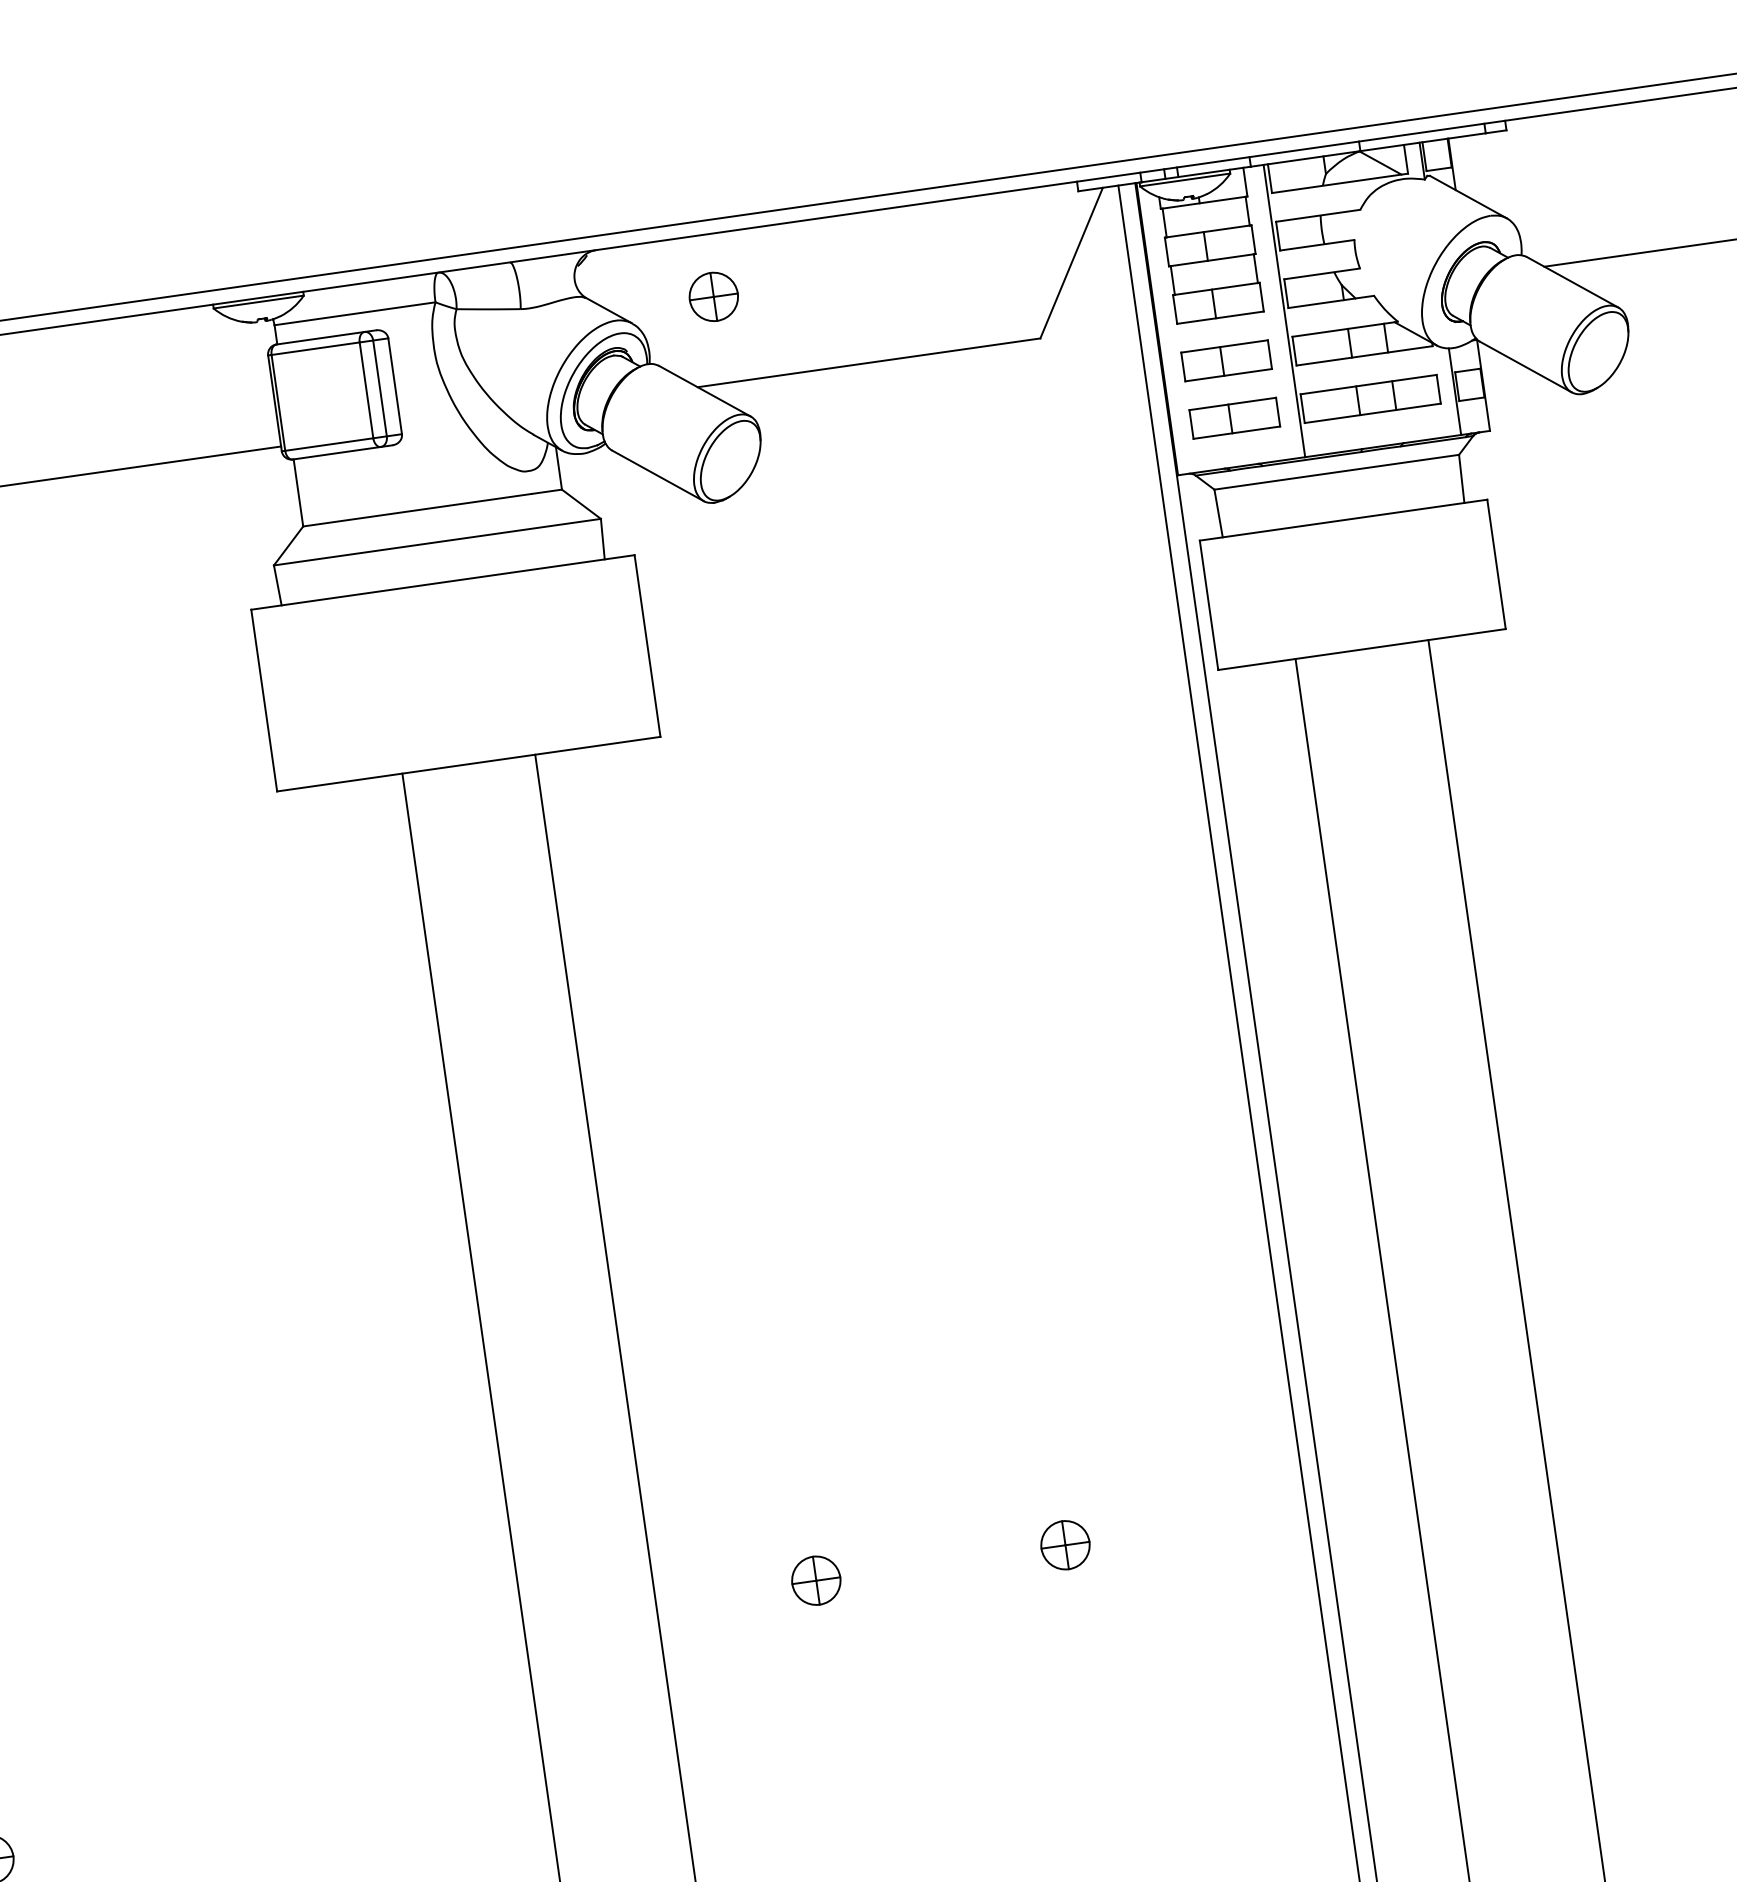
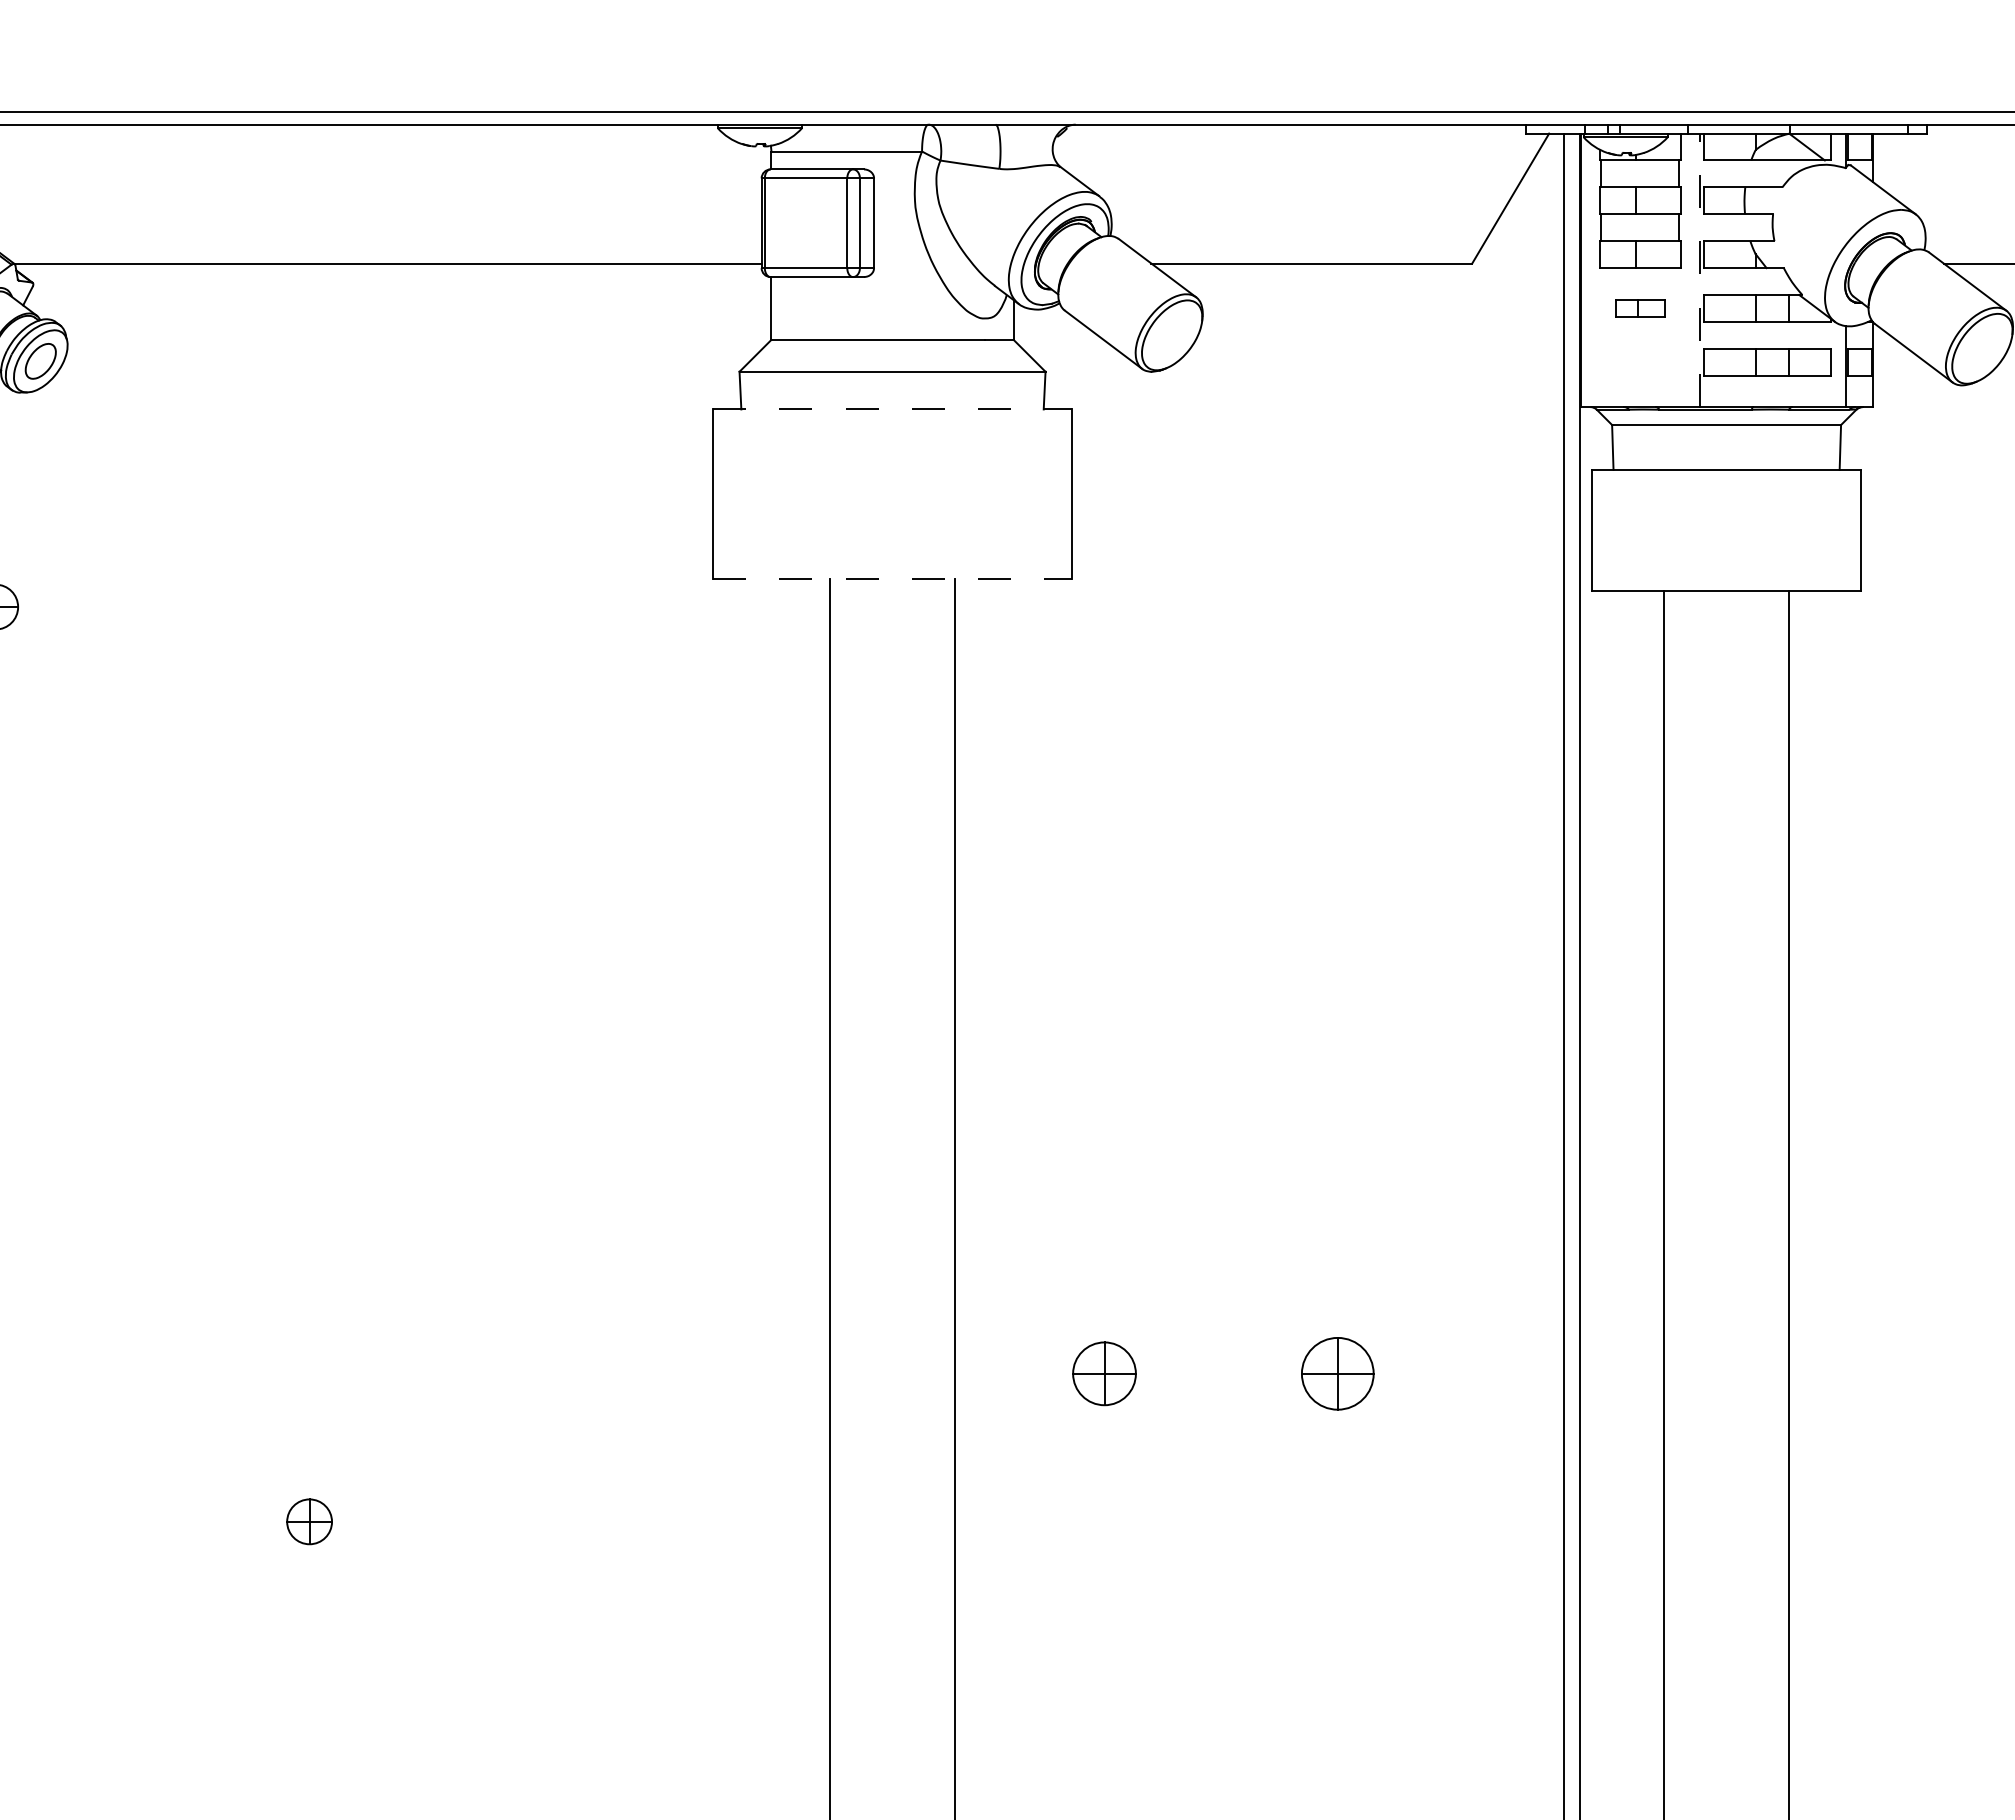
part: (713, 296) -> (1177, 182), removed
line: (1284, 311) -> (1699, 270), solid -> dashed
part: (1227, 360) -> (1640, 308), size x0.6
part: (1235, 418) -> (1640, 362), removed
line: (443, 582) -> (892, 409), solid -> dashed
line: (468, 764) -> (892, 579), solid -> dashed
part: (1065, 1544) -> (1337, 1373), size x1.6
part: (816, 1580) -> (1104, 1373), size x1.4

